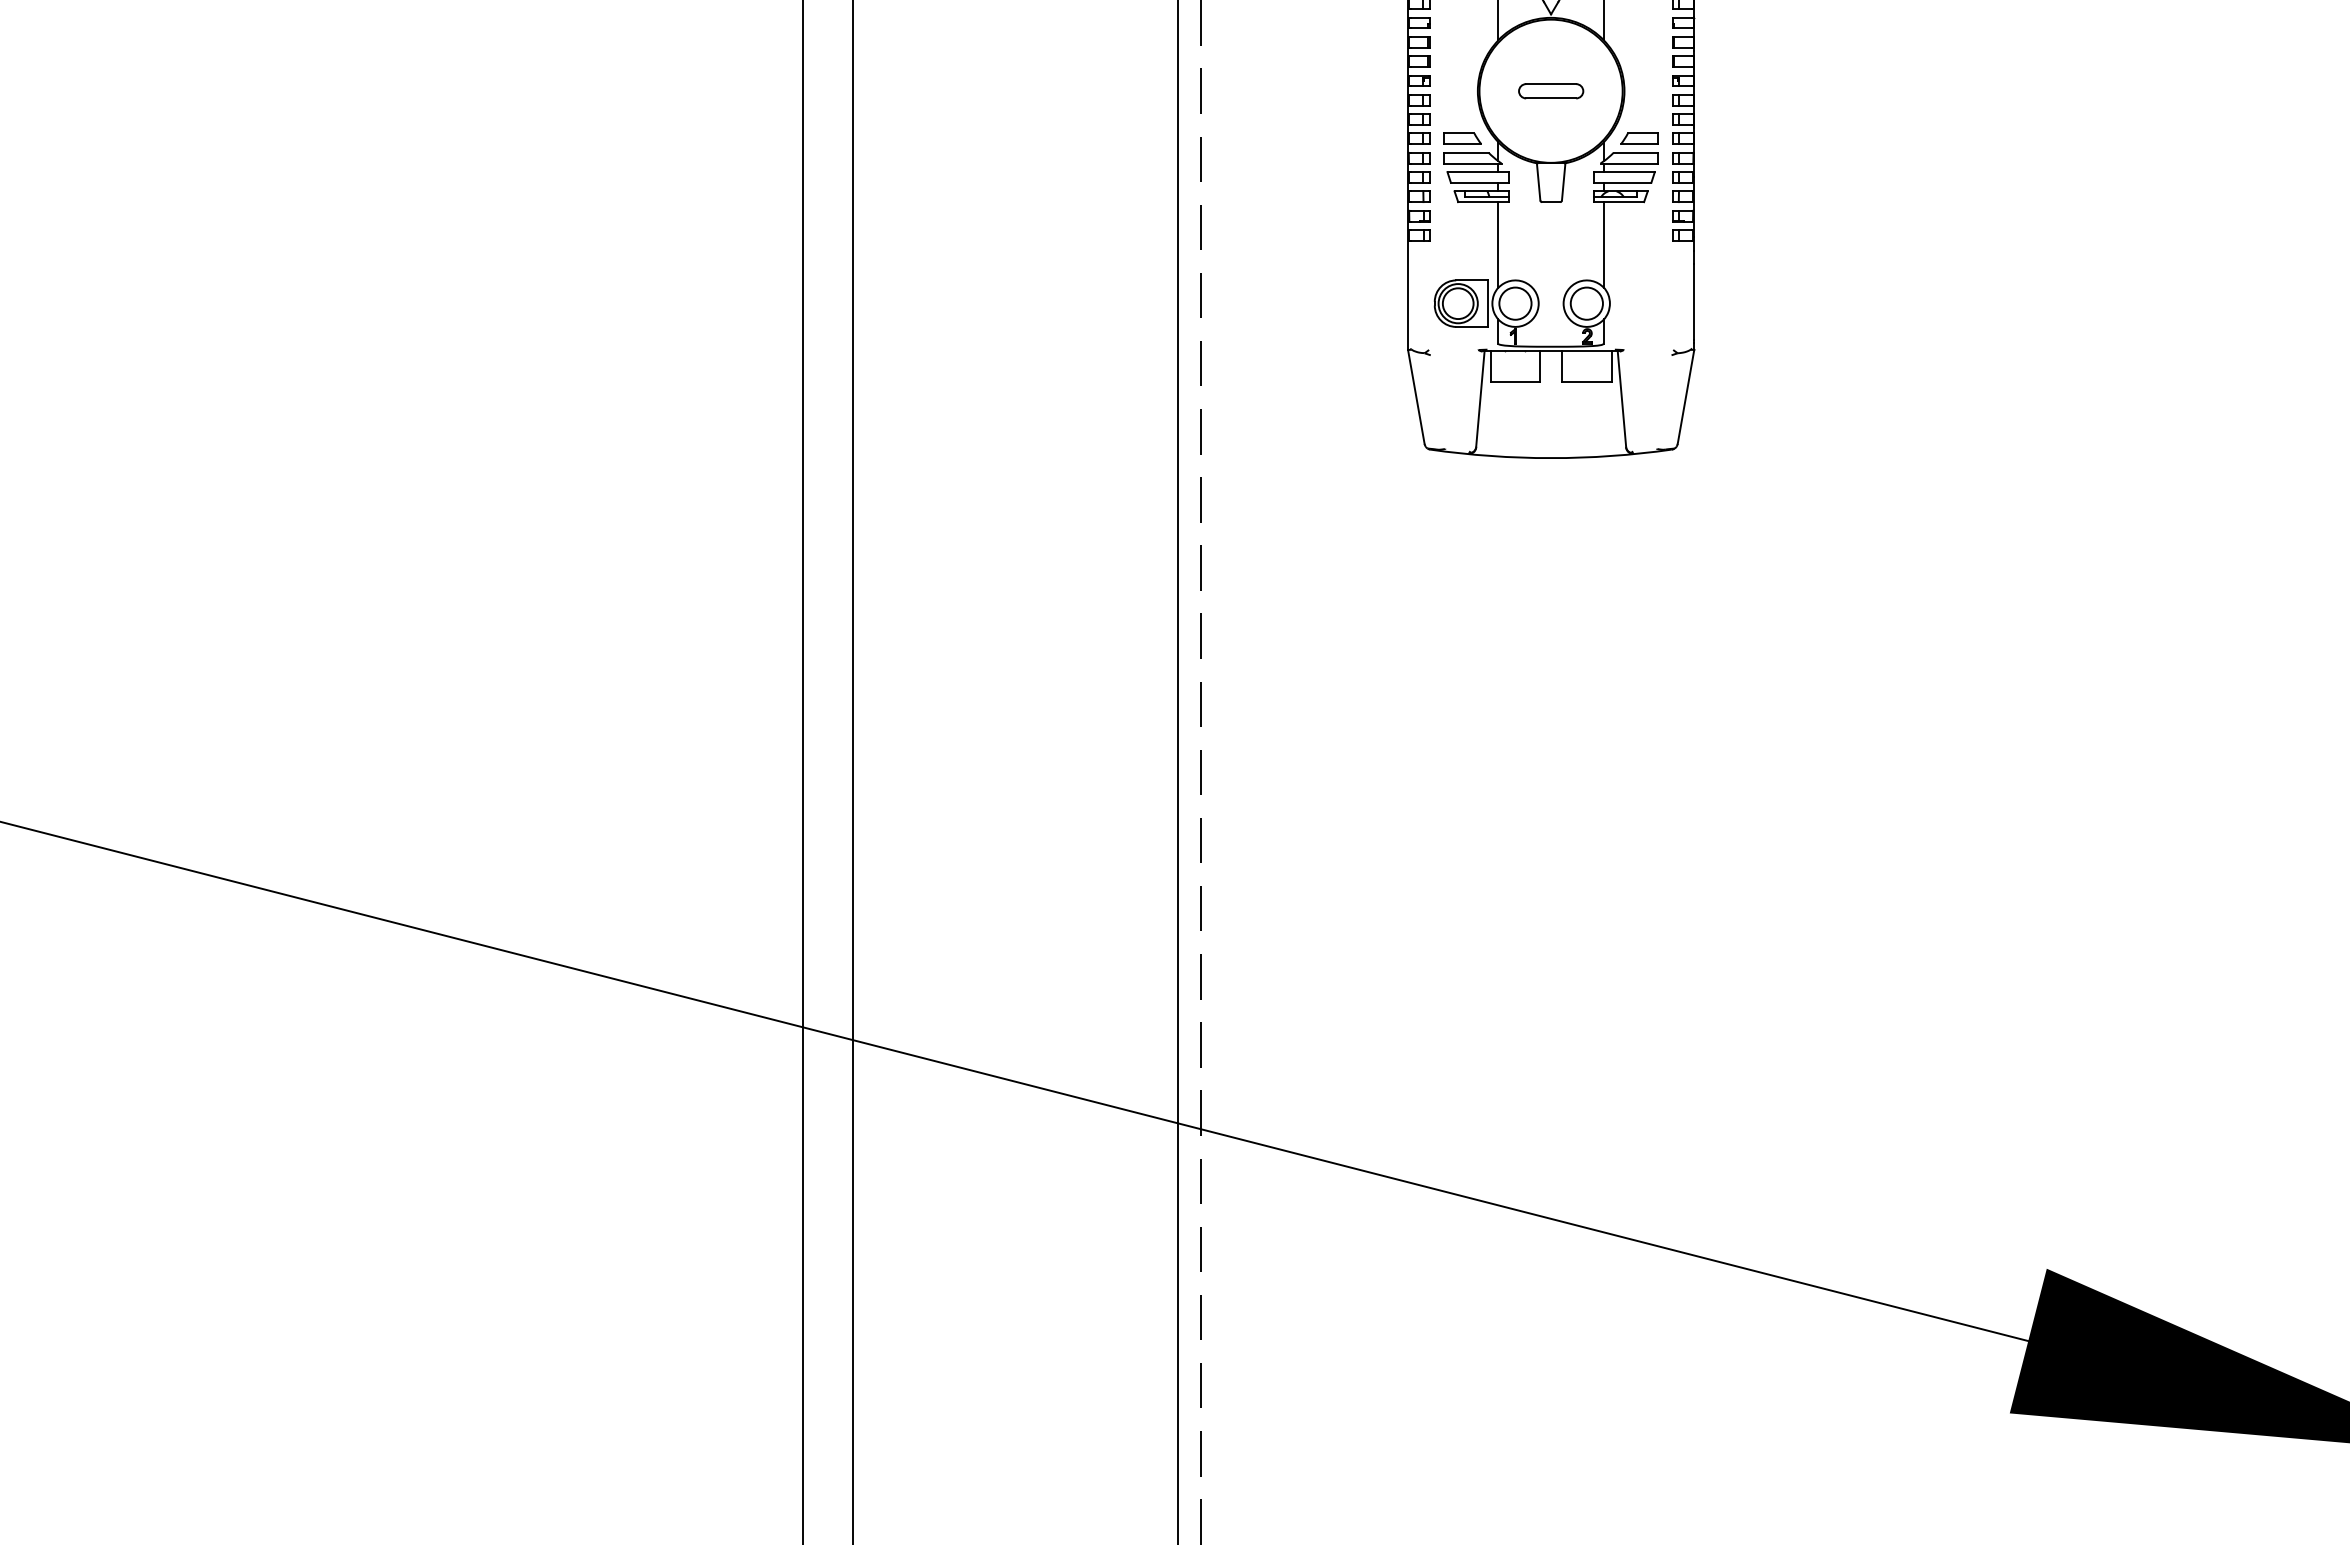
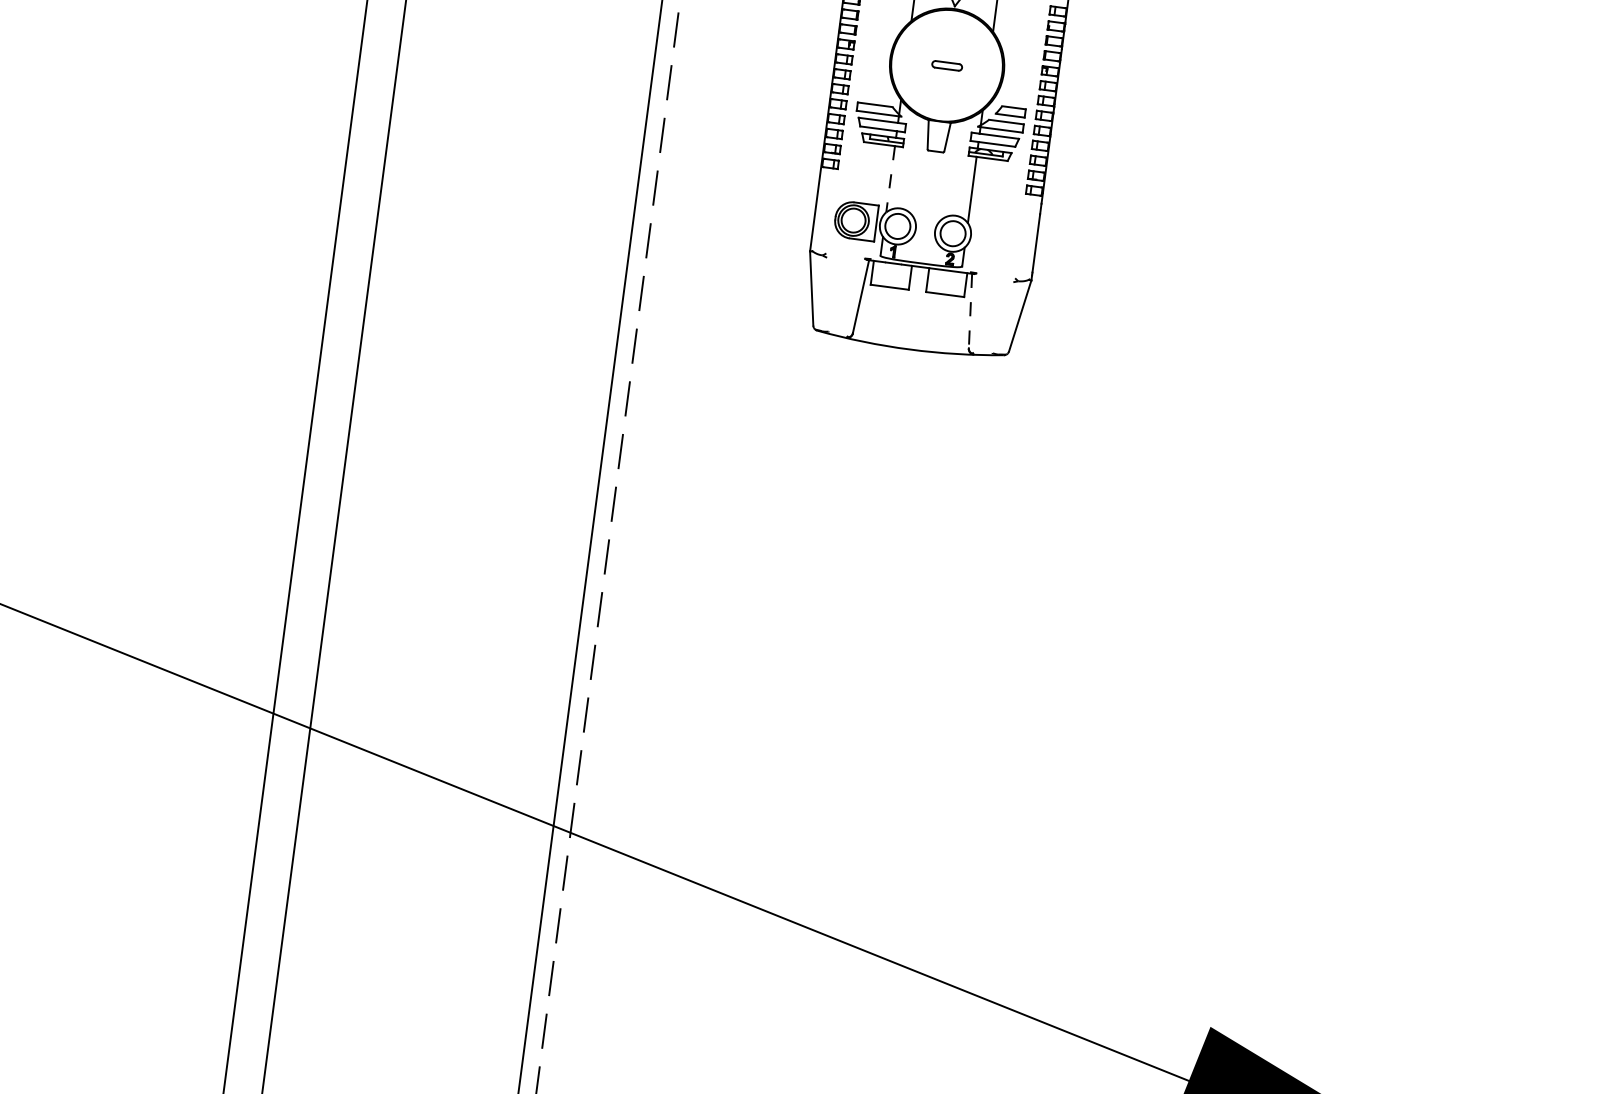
part: (1551, 91) -> (947, 66), size x0.6
part: (1462, 138) -> (873, 93), removed
line: (1498, 244) -> (890, 178), solid -> dashed
line: (1621, 399) -> (970, 311), solid -> dashed

